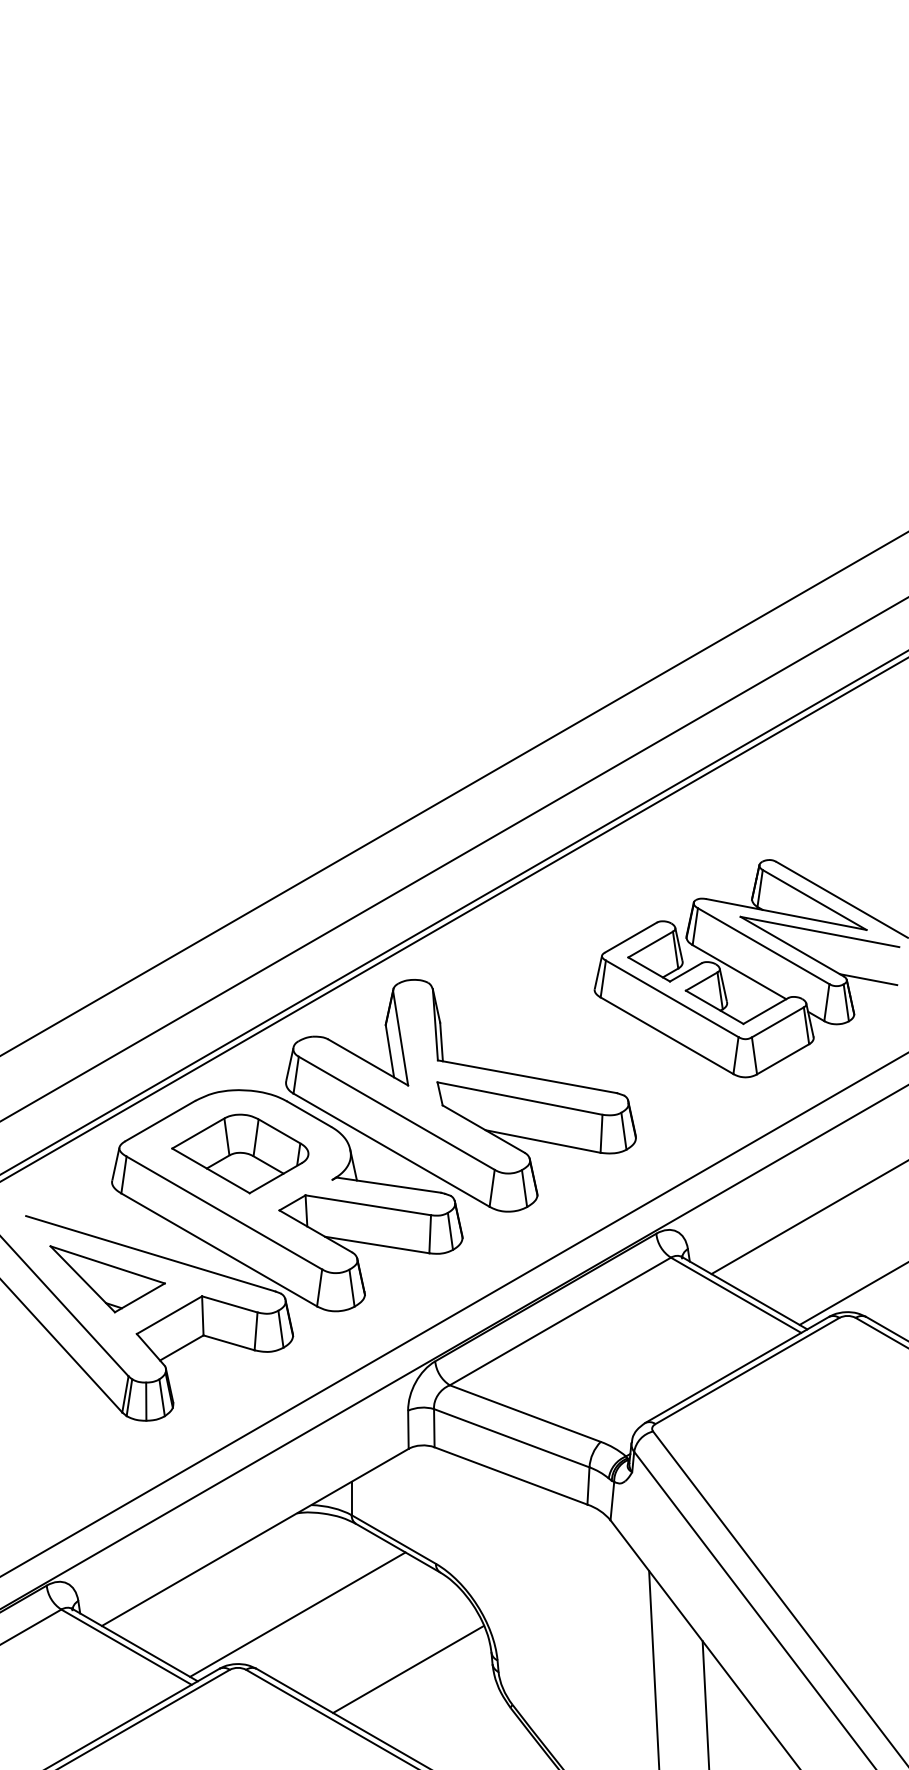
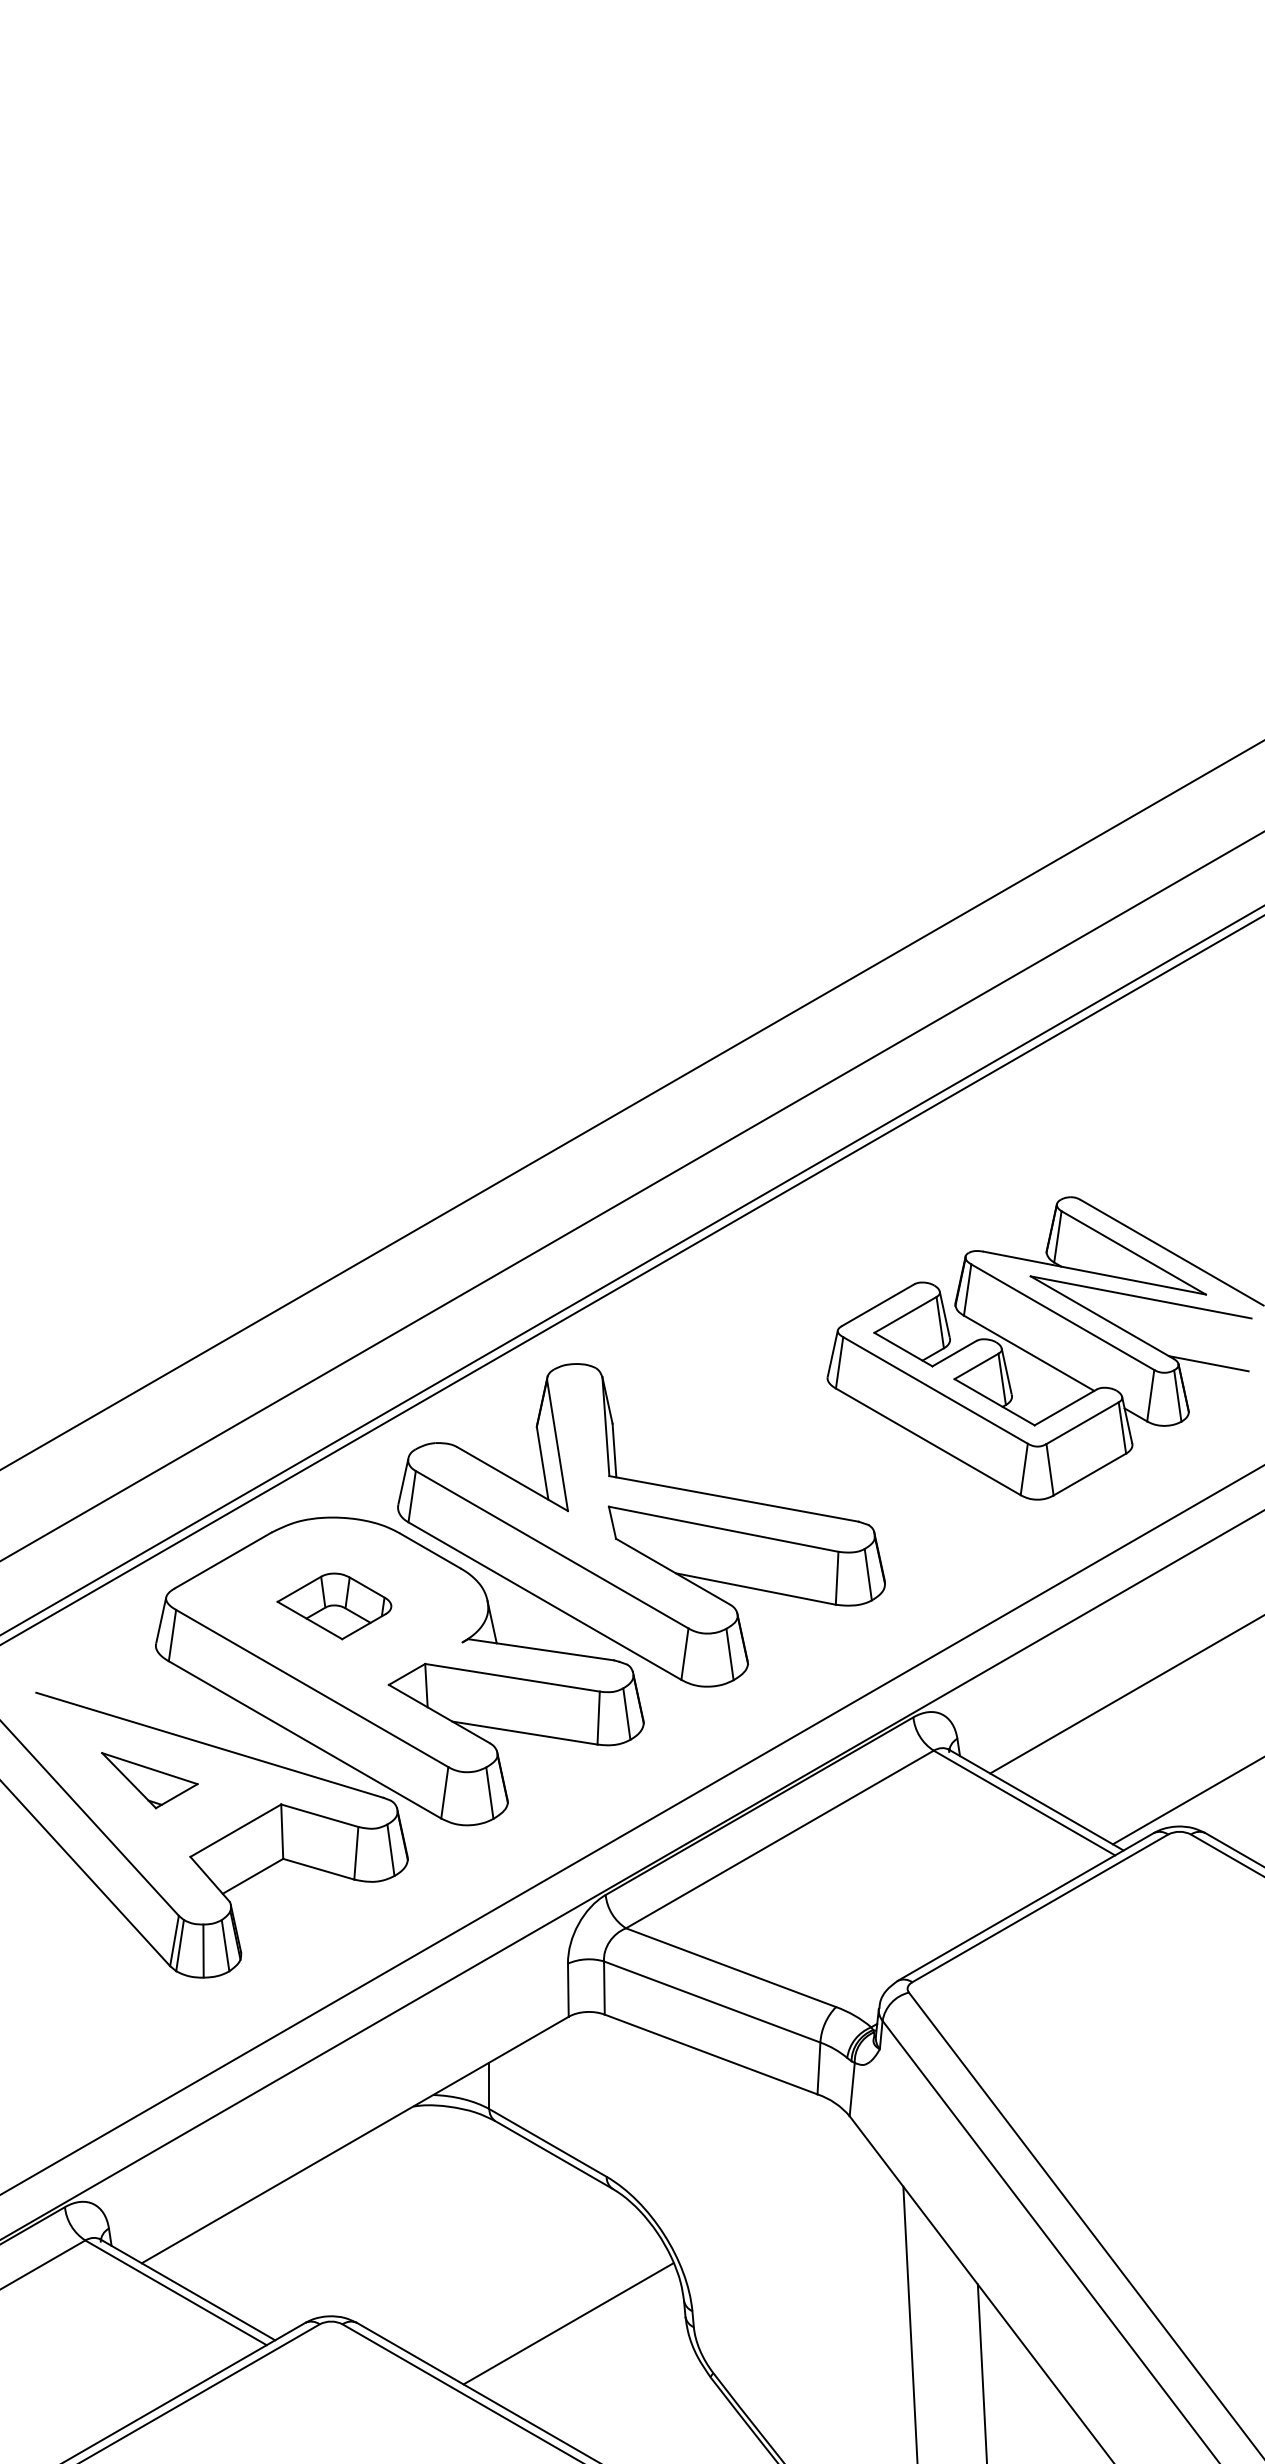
part: (240, 1154) -> (334, 1606), size x0.6
part: (107, 1279) -> (149, 1780), size x0.6
line: (297, 1614) -> (414, 2247), removed

